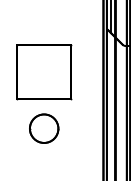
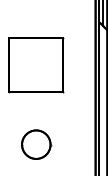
circle: (44, 128) -> (36, 144), moved

